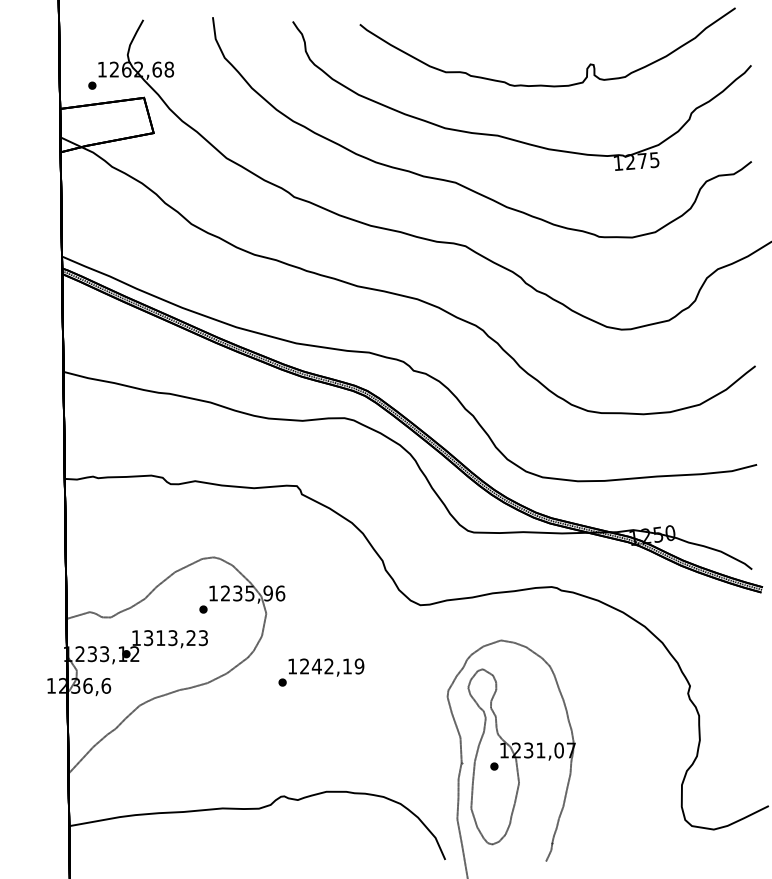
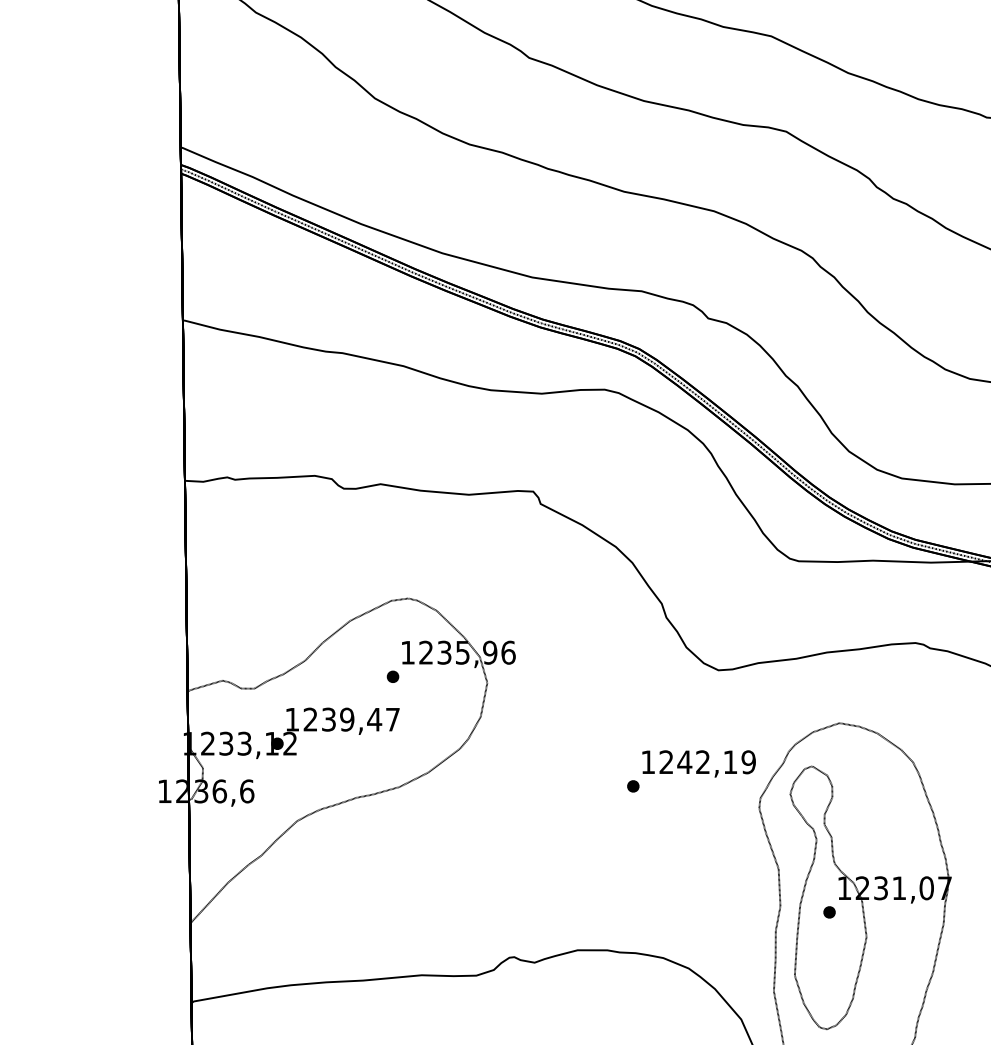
text: (175, 638) -> (351, 720), 1313,23 -> 1239,47
text: (321, 672) -> (691, 771), moved

